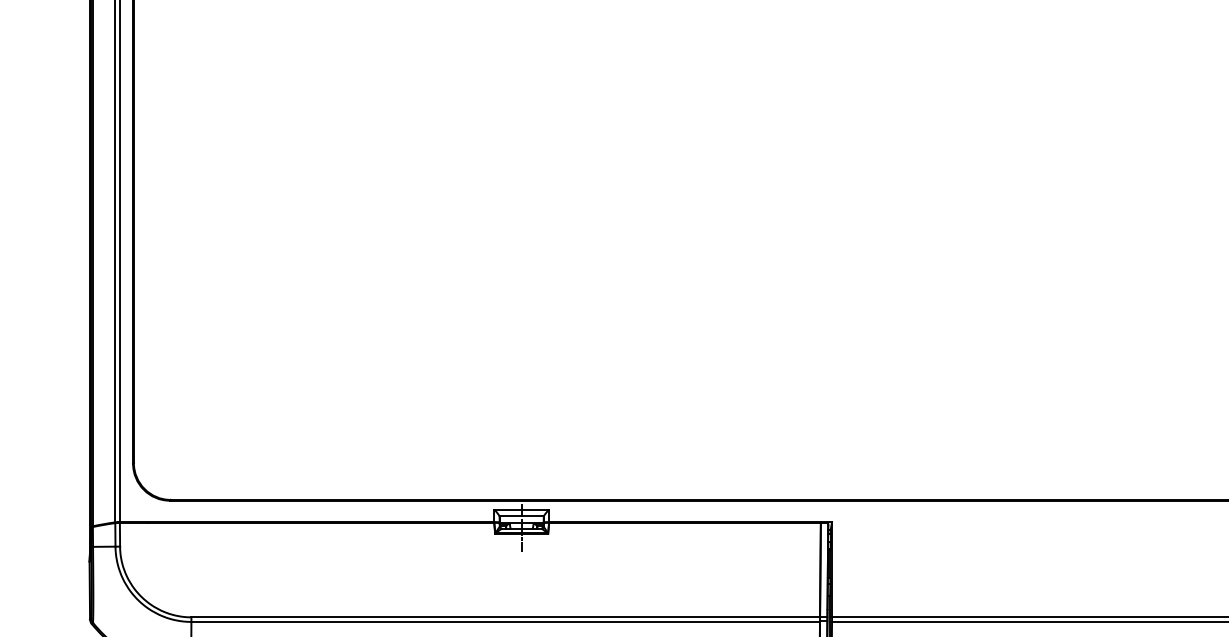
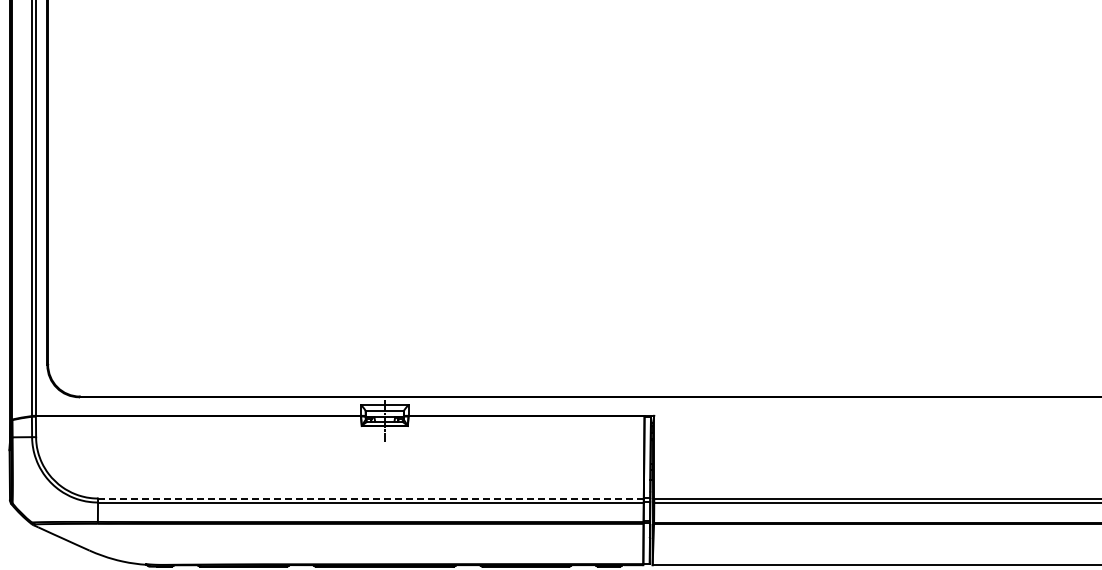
line: (505, 617) -> (370, 498), solid -> dashed

